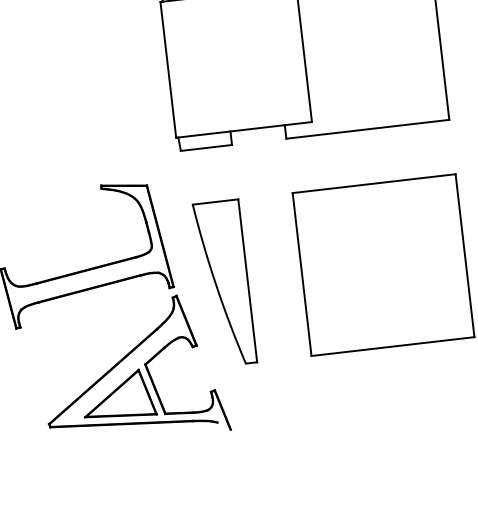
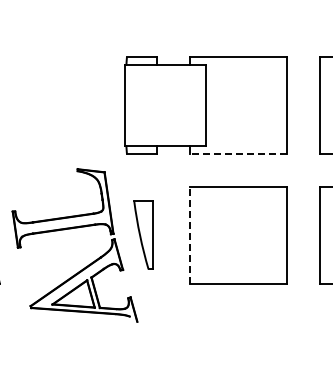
line: (367, 129) -> (238, 154), solid -> dashed
line: (301, 275) -> (189, 235), solid -> dashed
part: (224, 283) -> (143, 235), size x0.7

